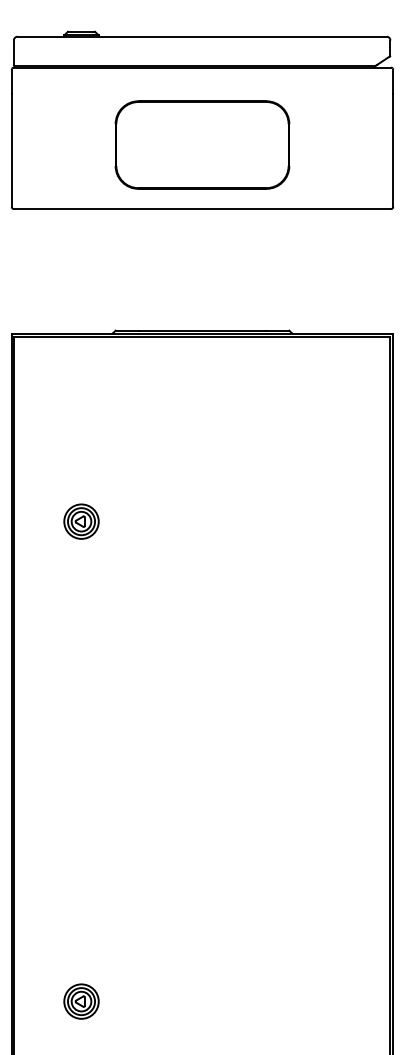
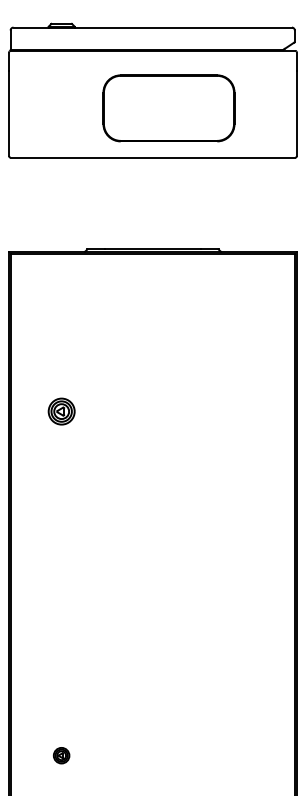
part: (201, 145) -> (168, 108), moved
part: (81, 521) -> (61, 411), moved
part: (81, 1001) -> (61, 755), size x0.6

